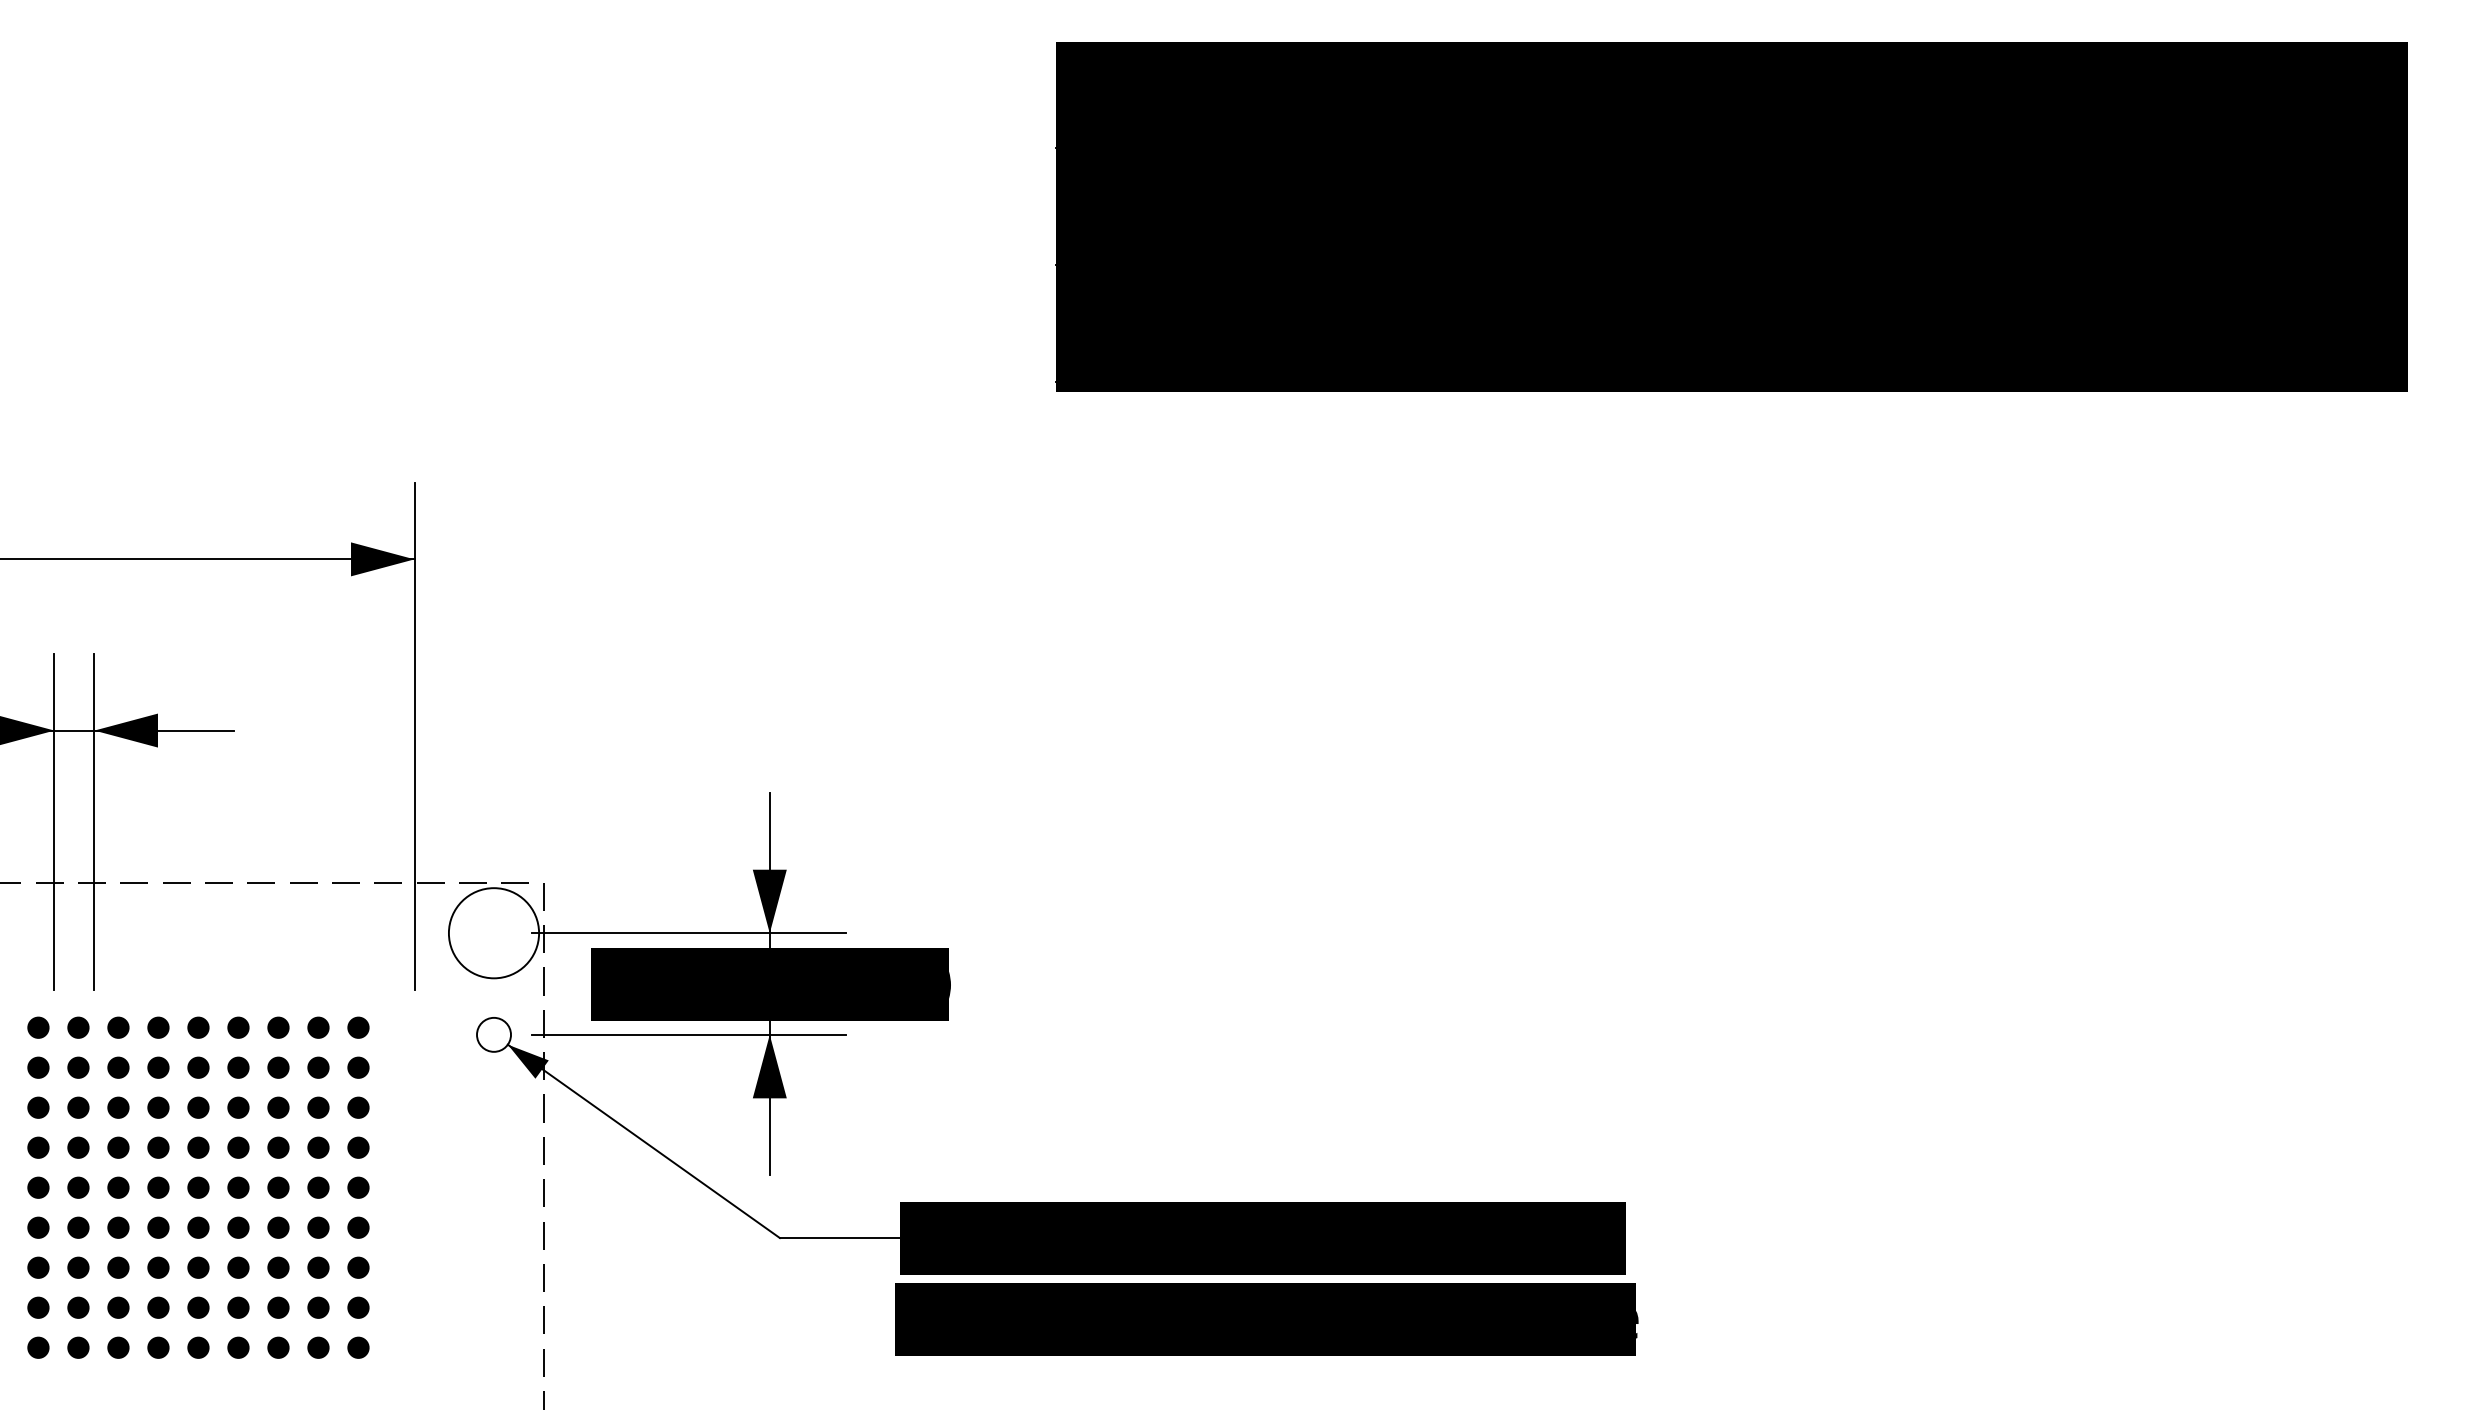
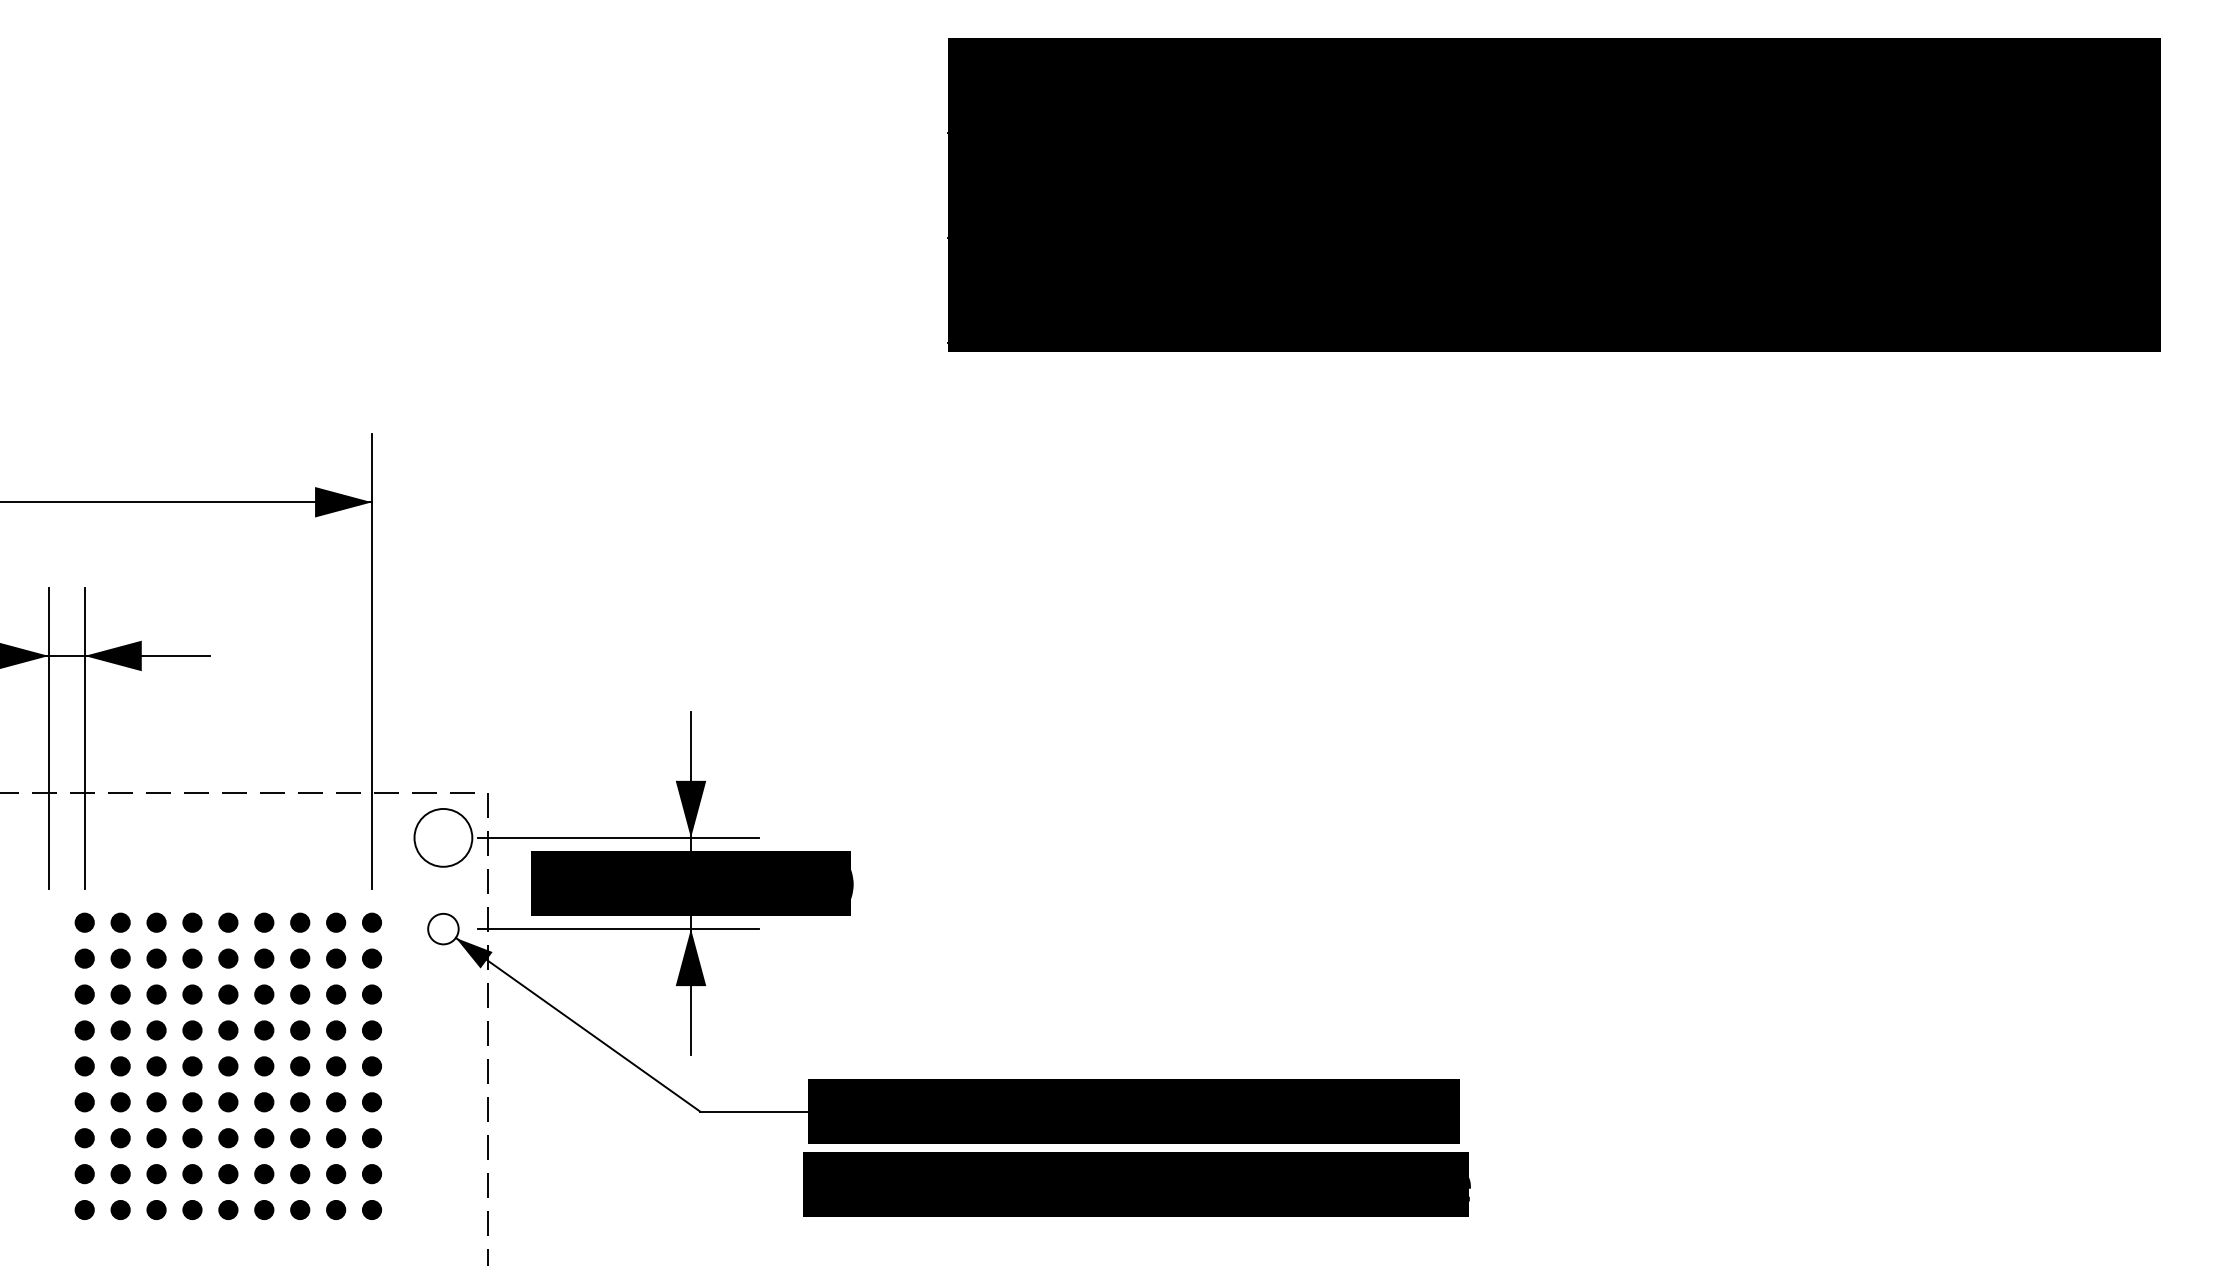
circle: (493, 933) -> (442, 838), size x0.71
part: (198, 1187) -> (228, 1066), moved

